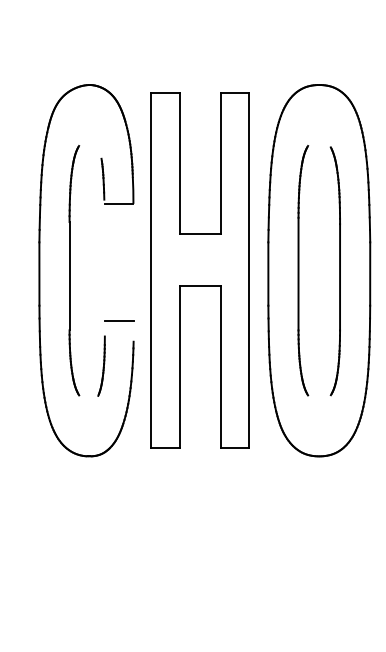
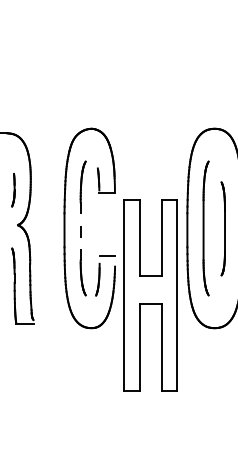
part: (199, 270) -> (150, 295), moved
part: (333, 270) -> (222, 228), size x0.7
line: (69, 276) -> (80, 231), solid -> dashed

